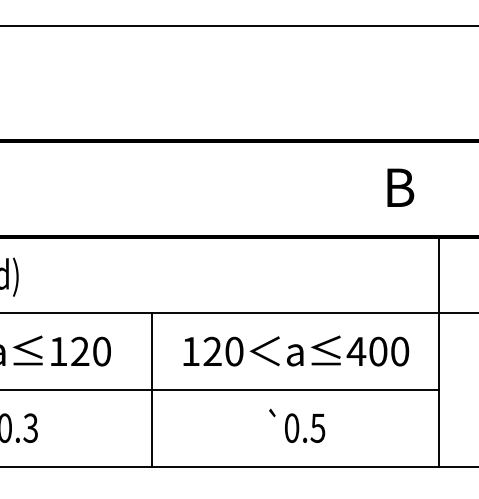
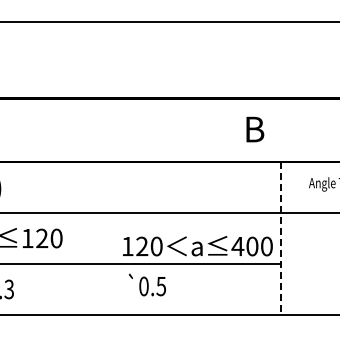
text: (295, 351) -> (197, 246), moved
line: (438, 353) -> (280, 239), solid -> dashed
line: (151, 389) -> (89, 263), removed
text: (297, 425) -> (147, 284), moved

